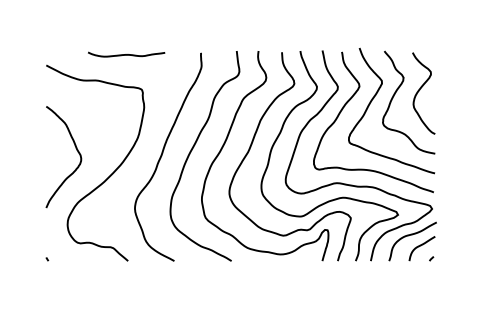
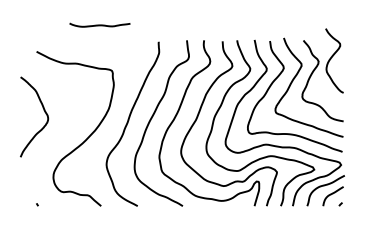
curve: (125, 53) -> (99, 24), moved
curve: (419, 91) -> (331, 59), moved
curve: (76, 151) -> (44, 112), moved

